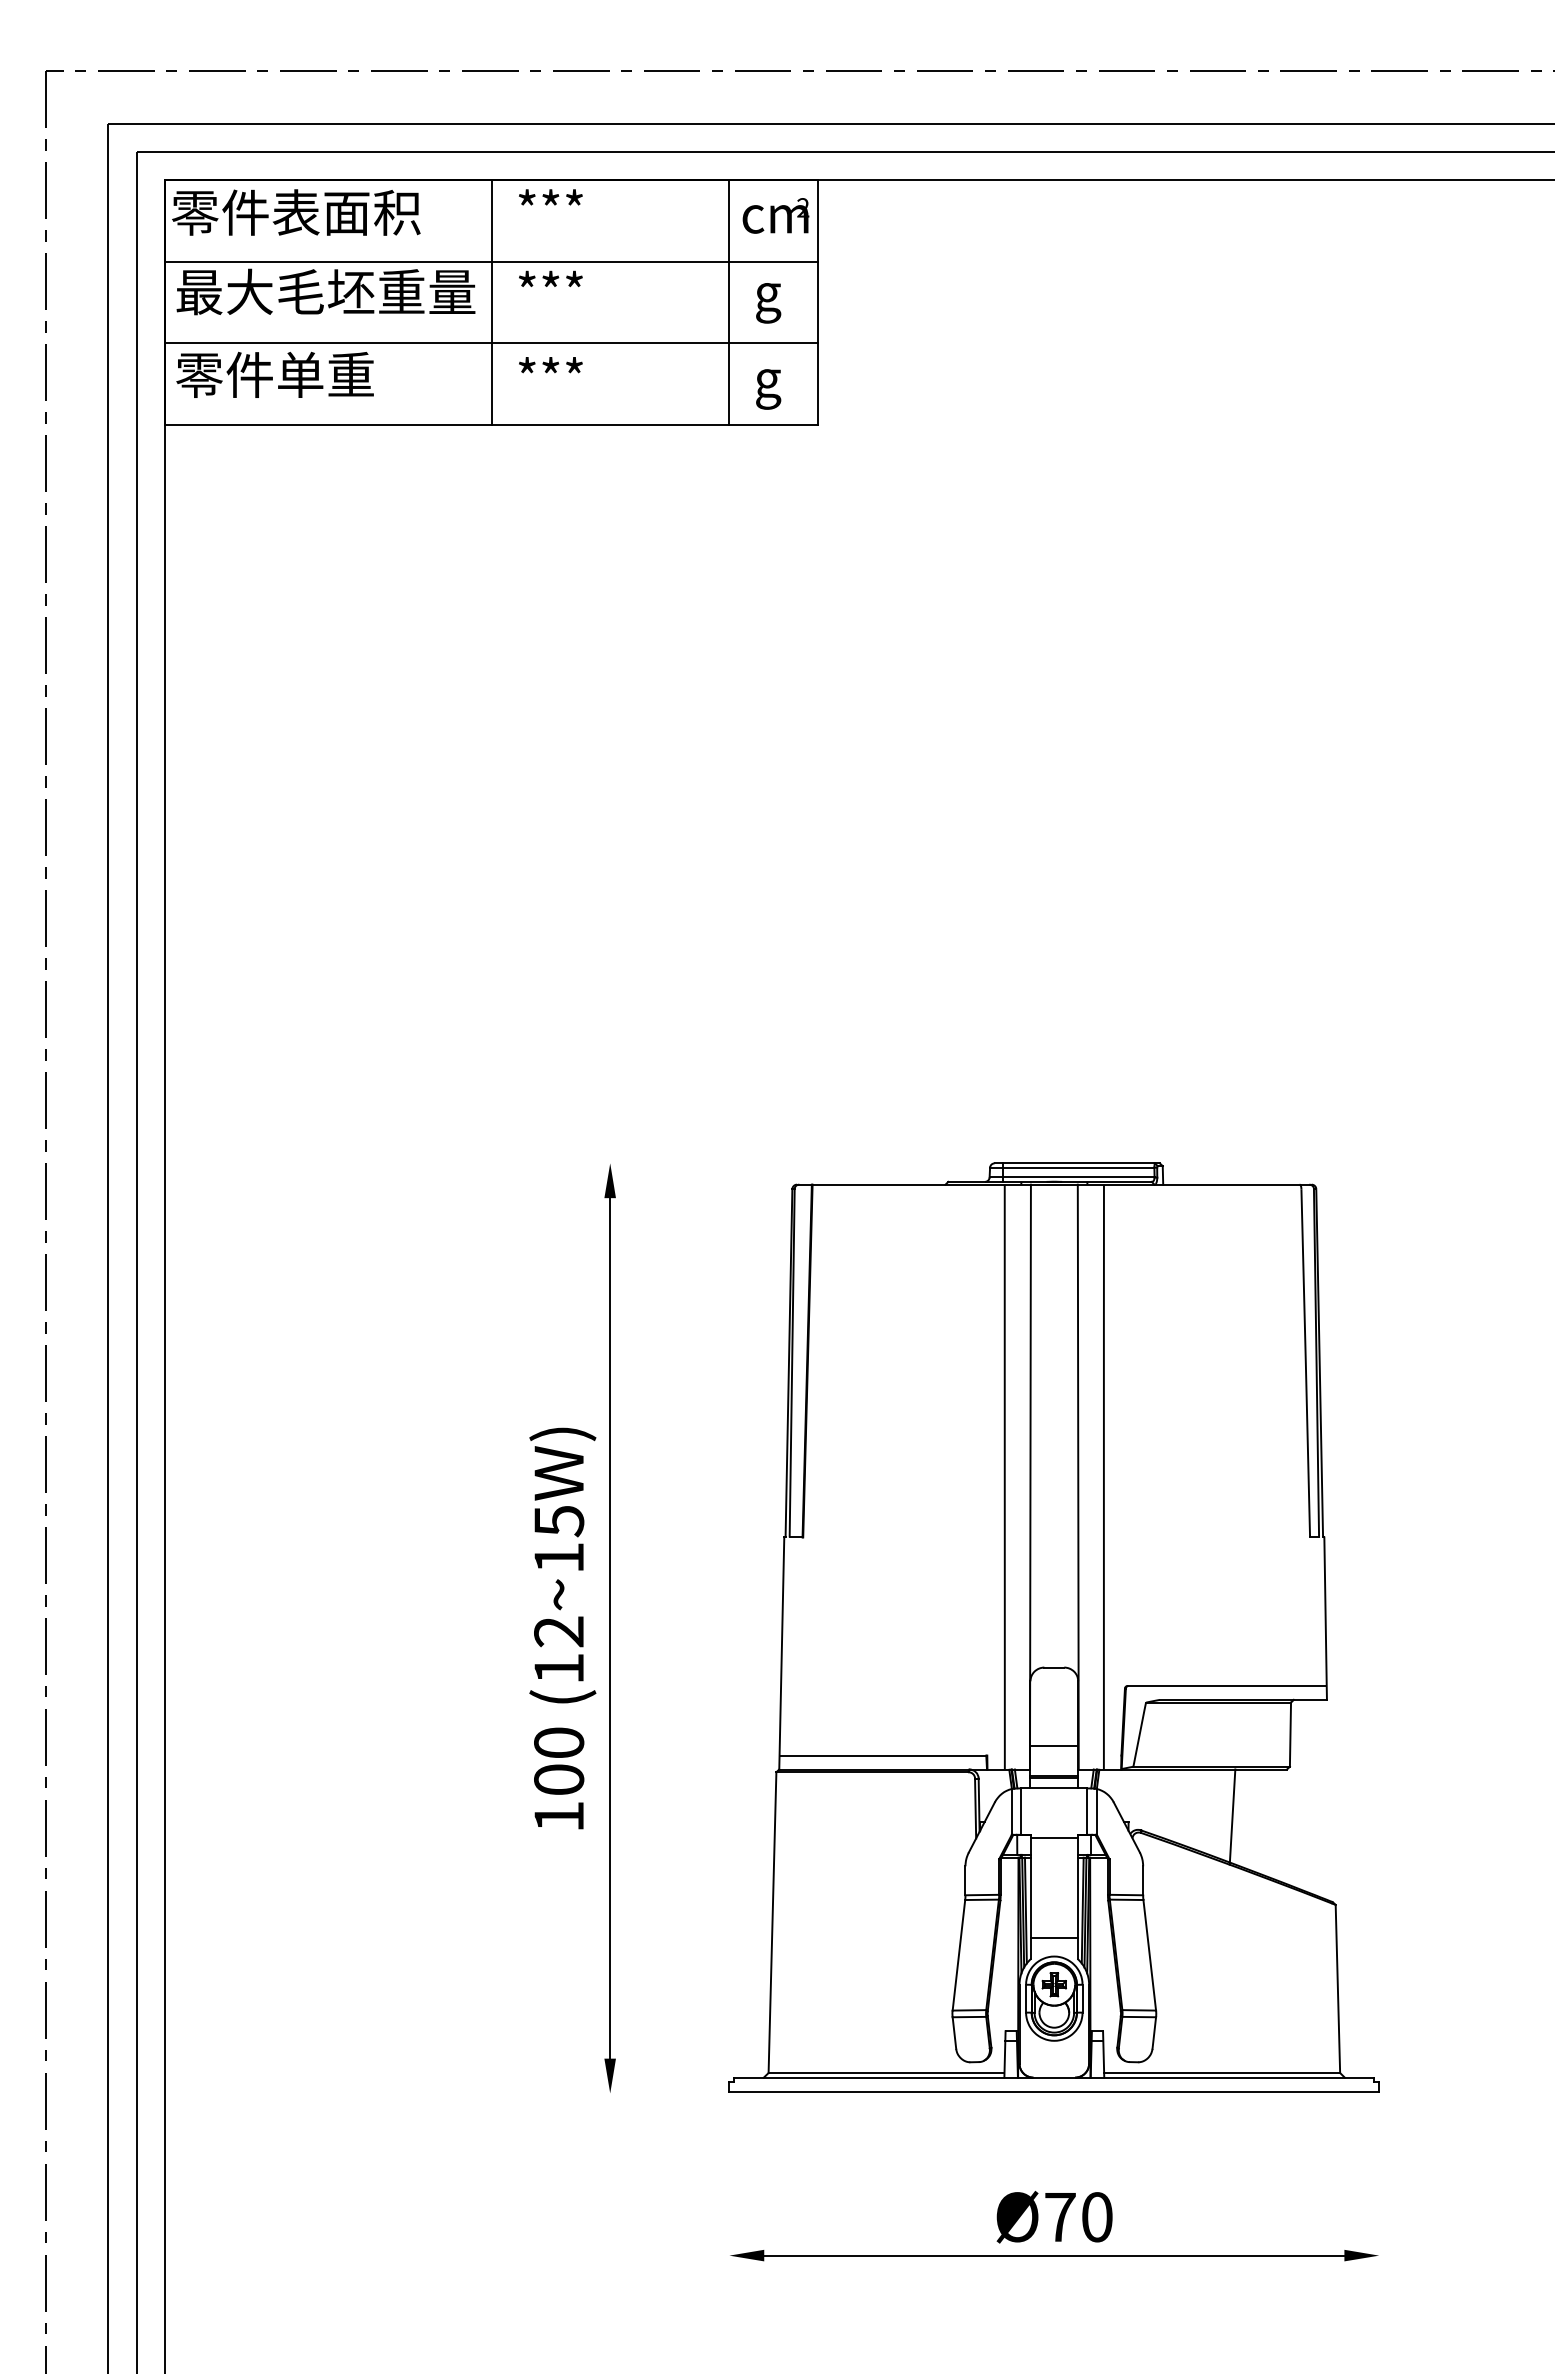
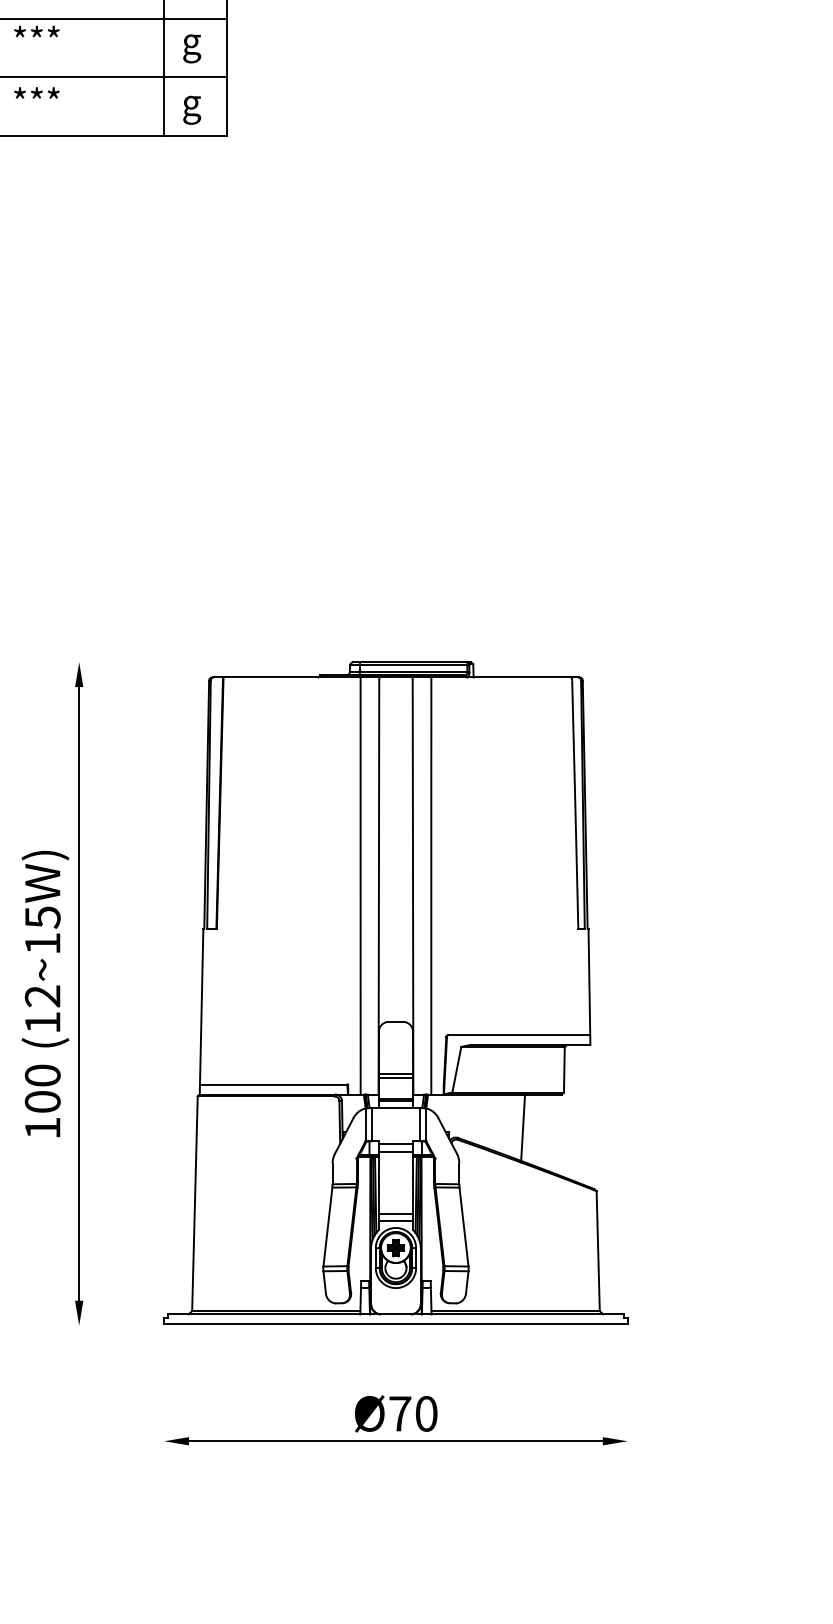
line: (1054, 1740) -> (396, 1073), added
line: (1054, 1849) -> (396, 1151), added
line: (1054, 1946) -> (396, 1220), added

